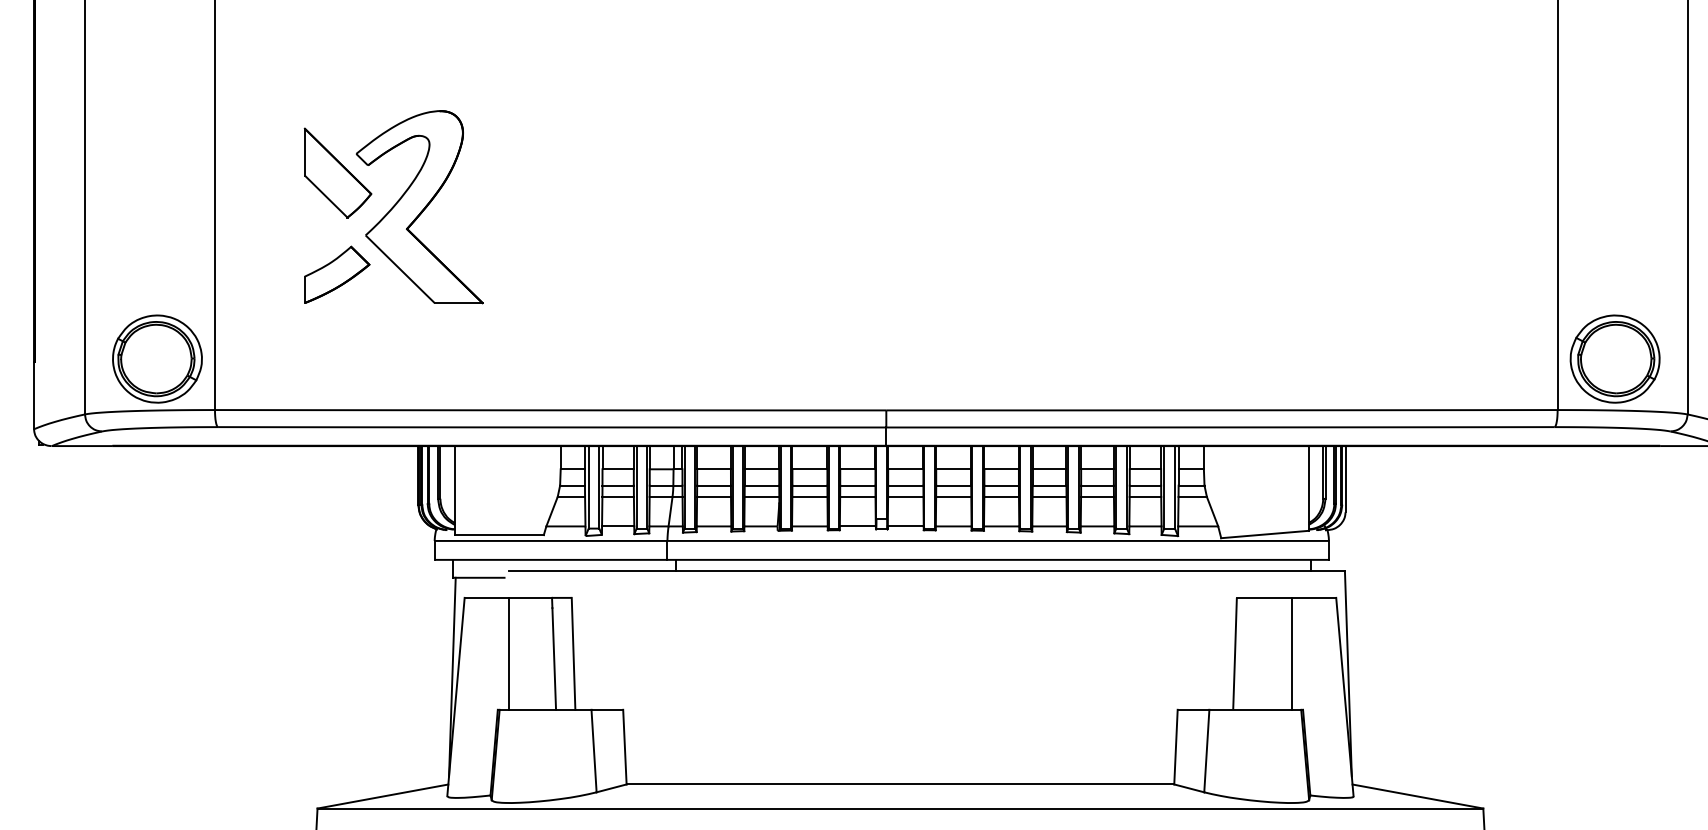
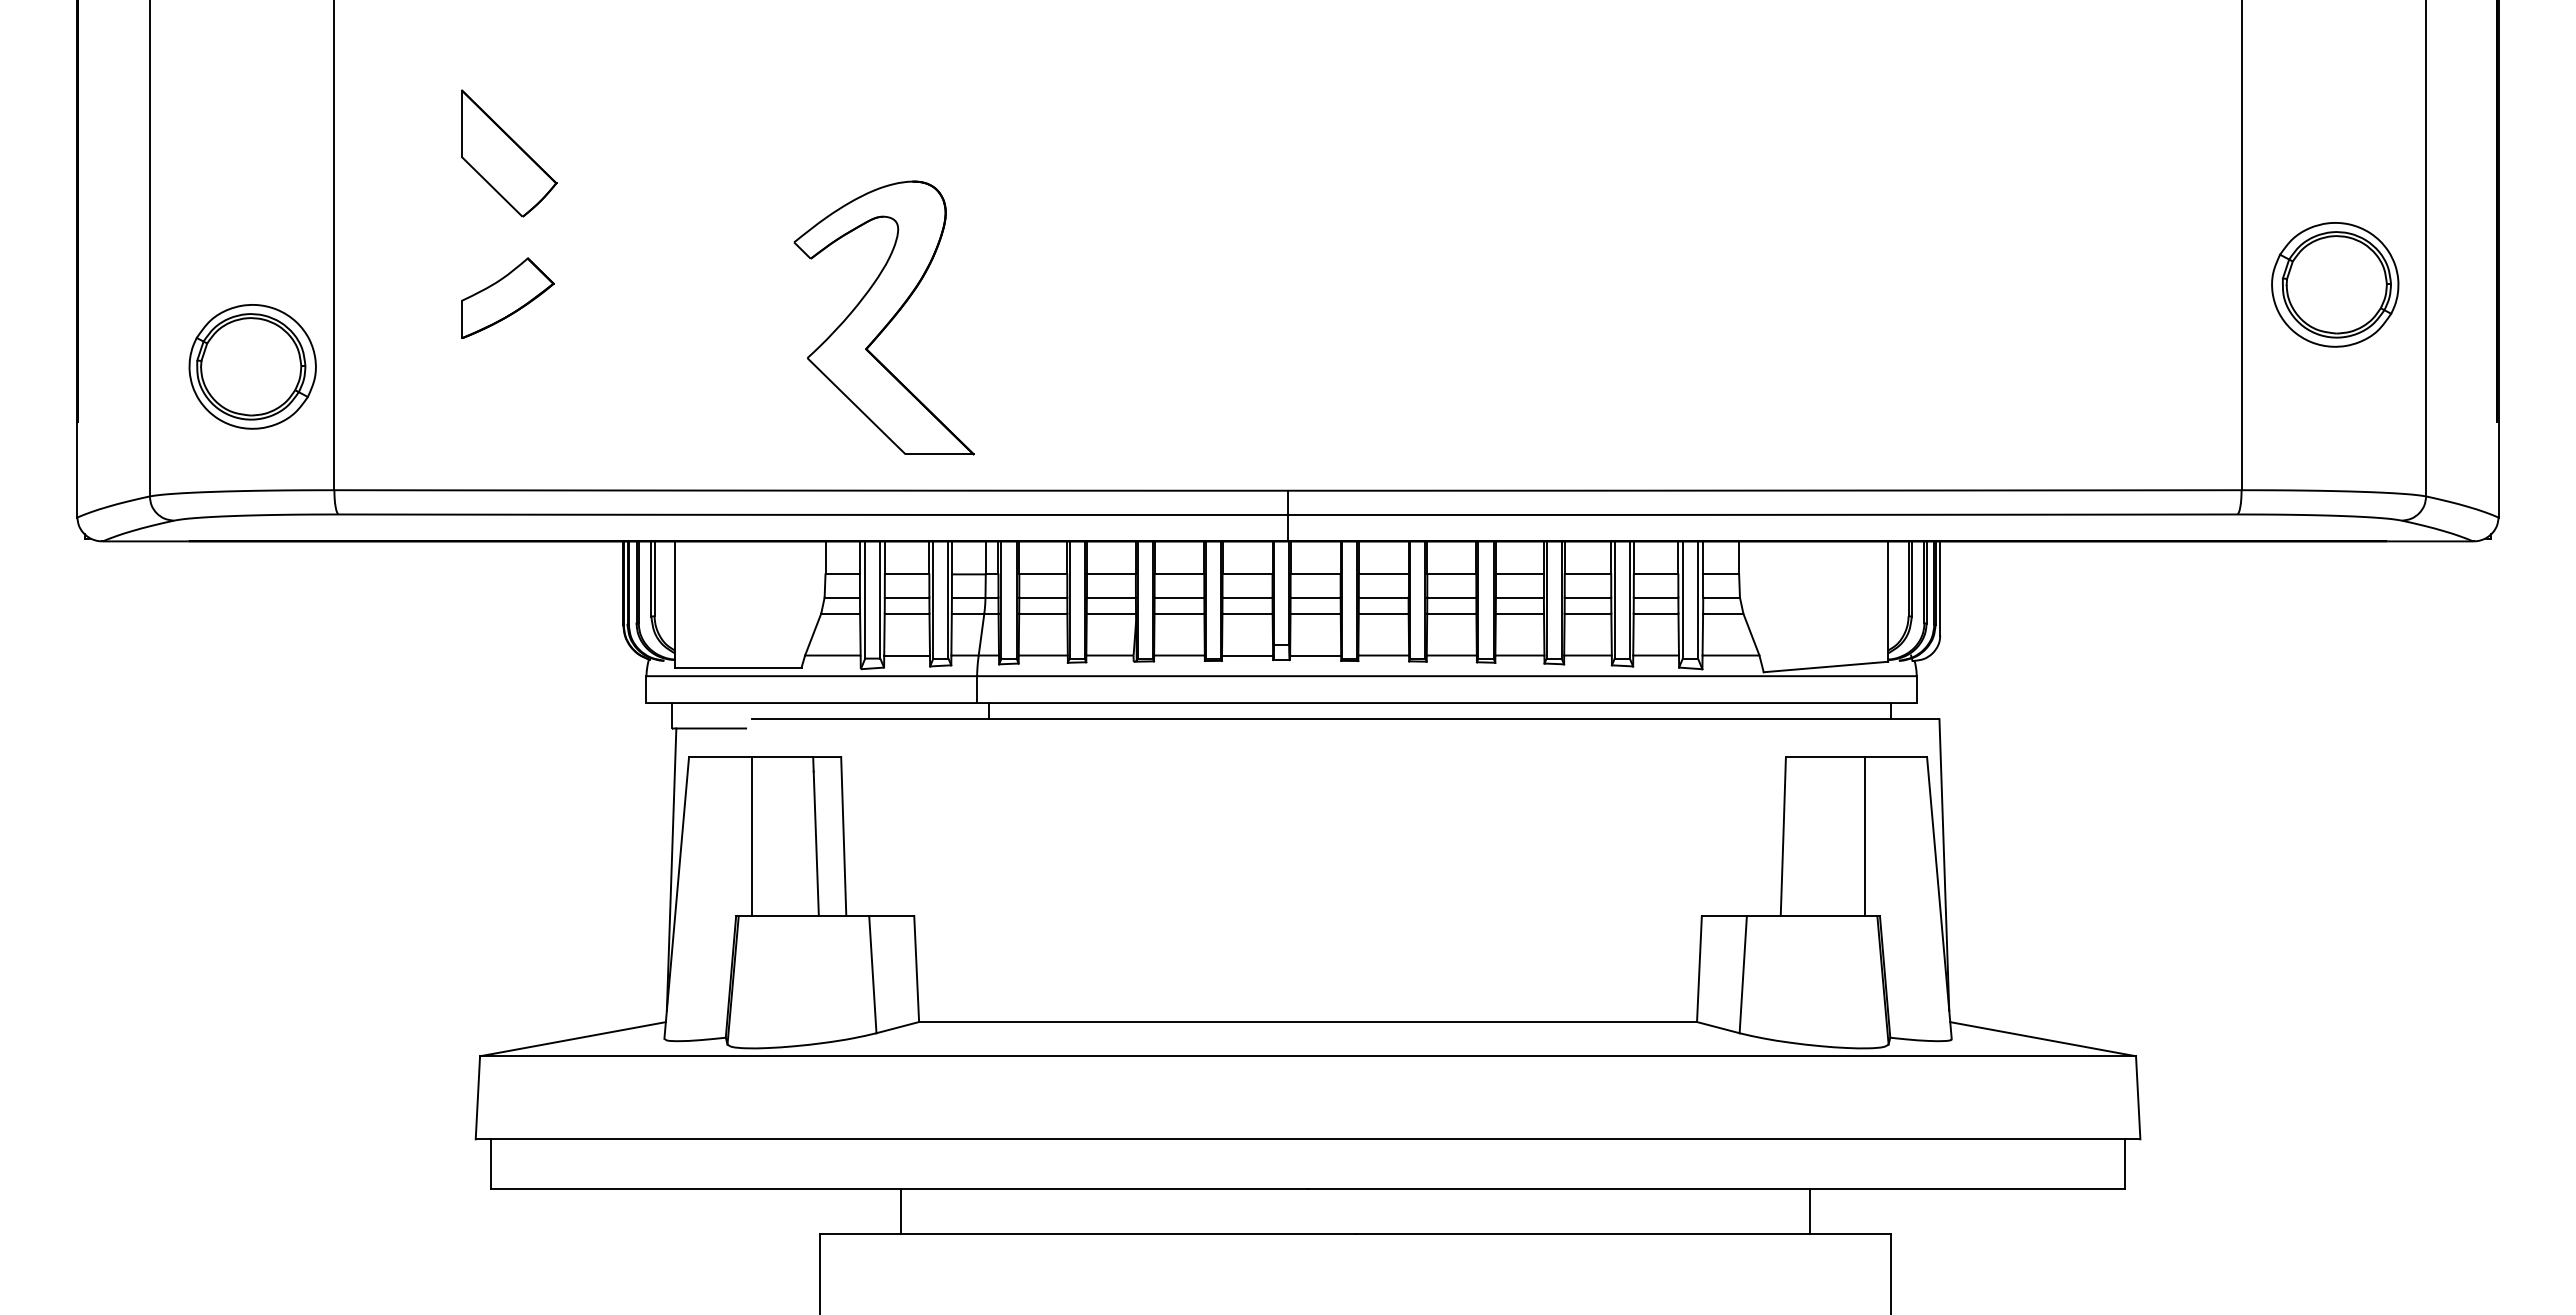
part: (419, 206) -> (883, 317), moved
part: (157, 358) -> (252, 366), moved
part: (1615, 358) -> (2335, 284), moved

